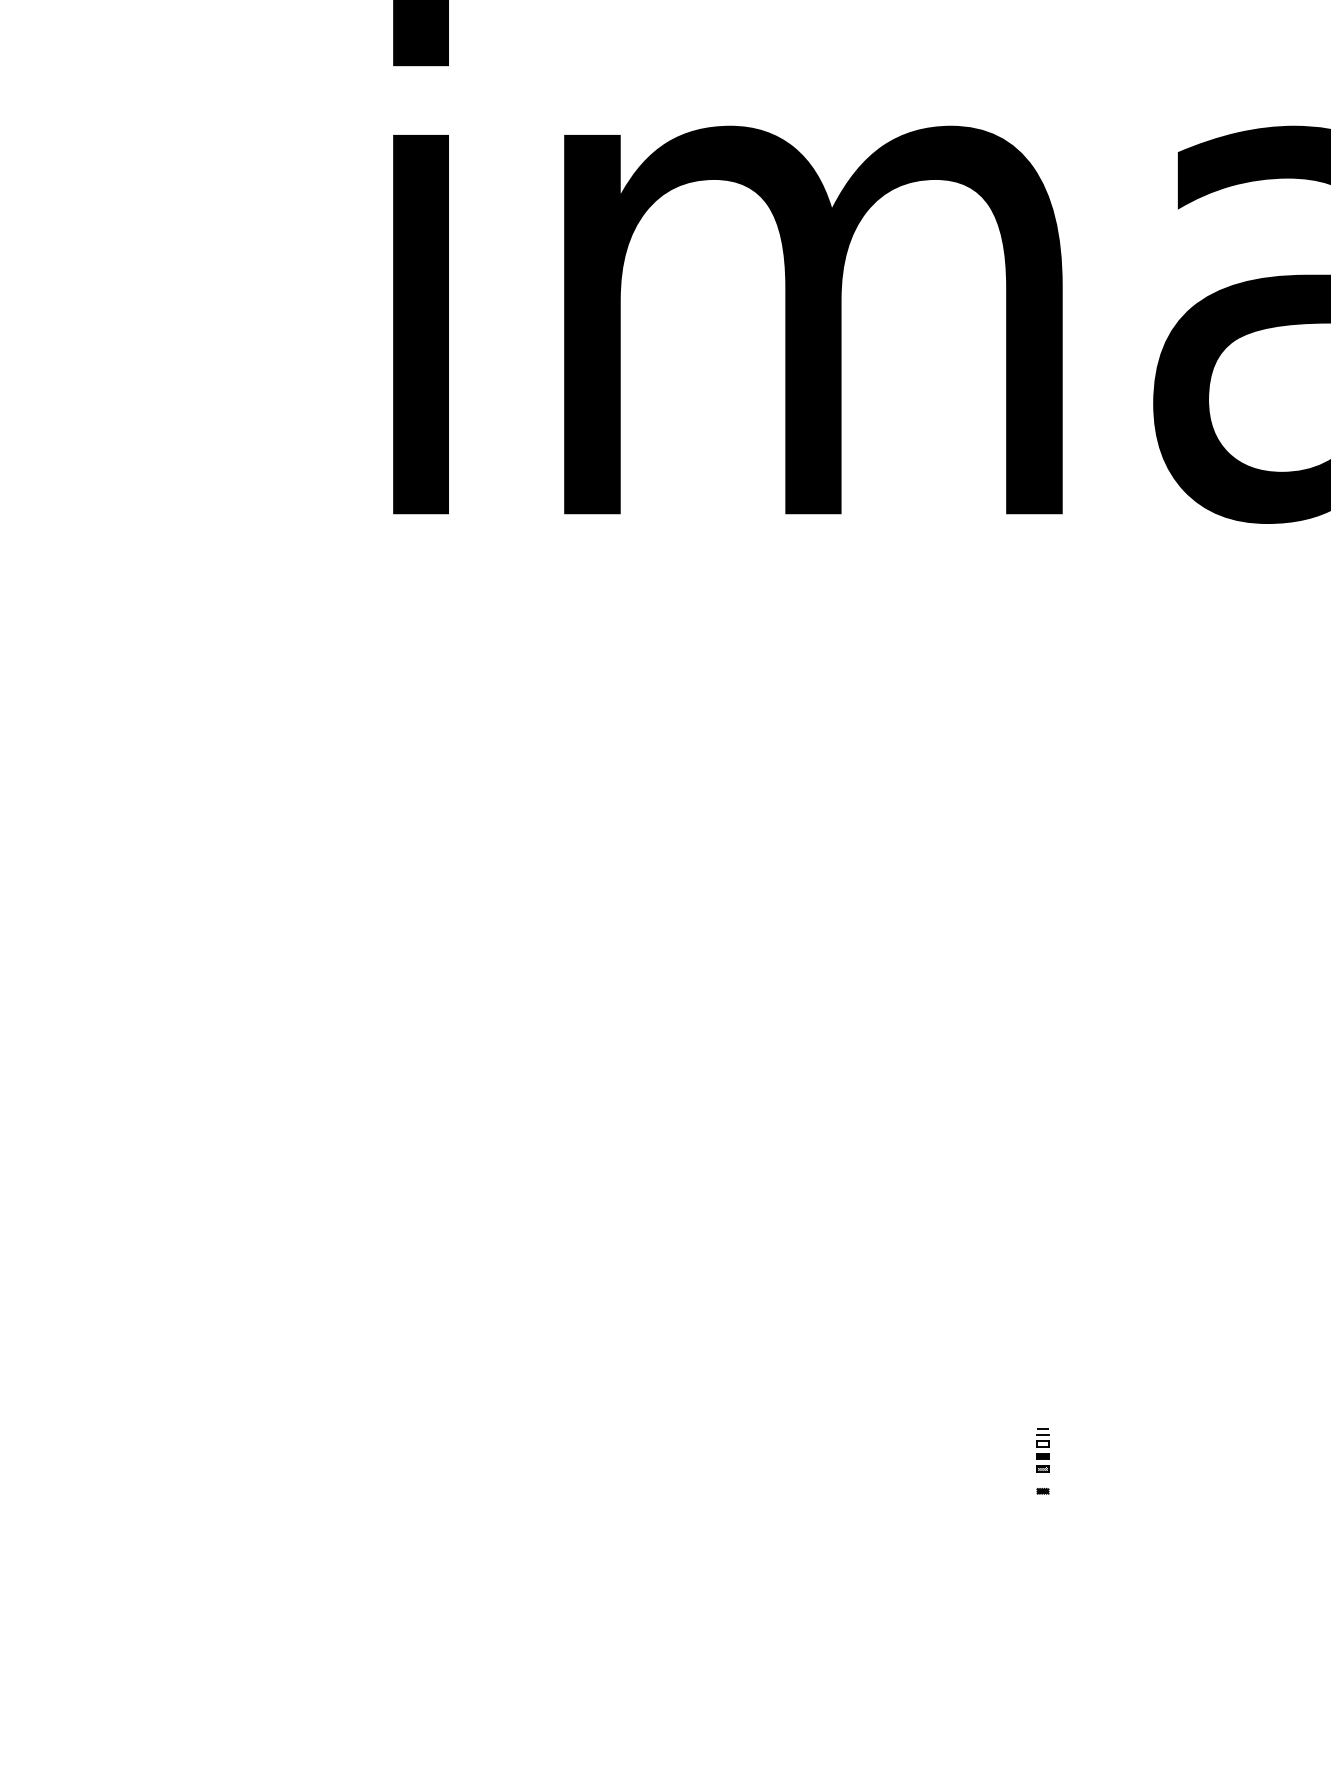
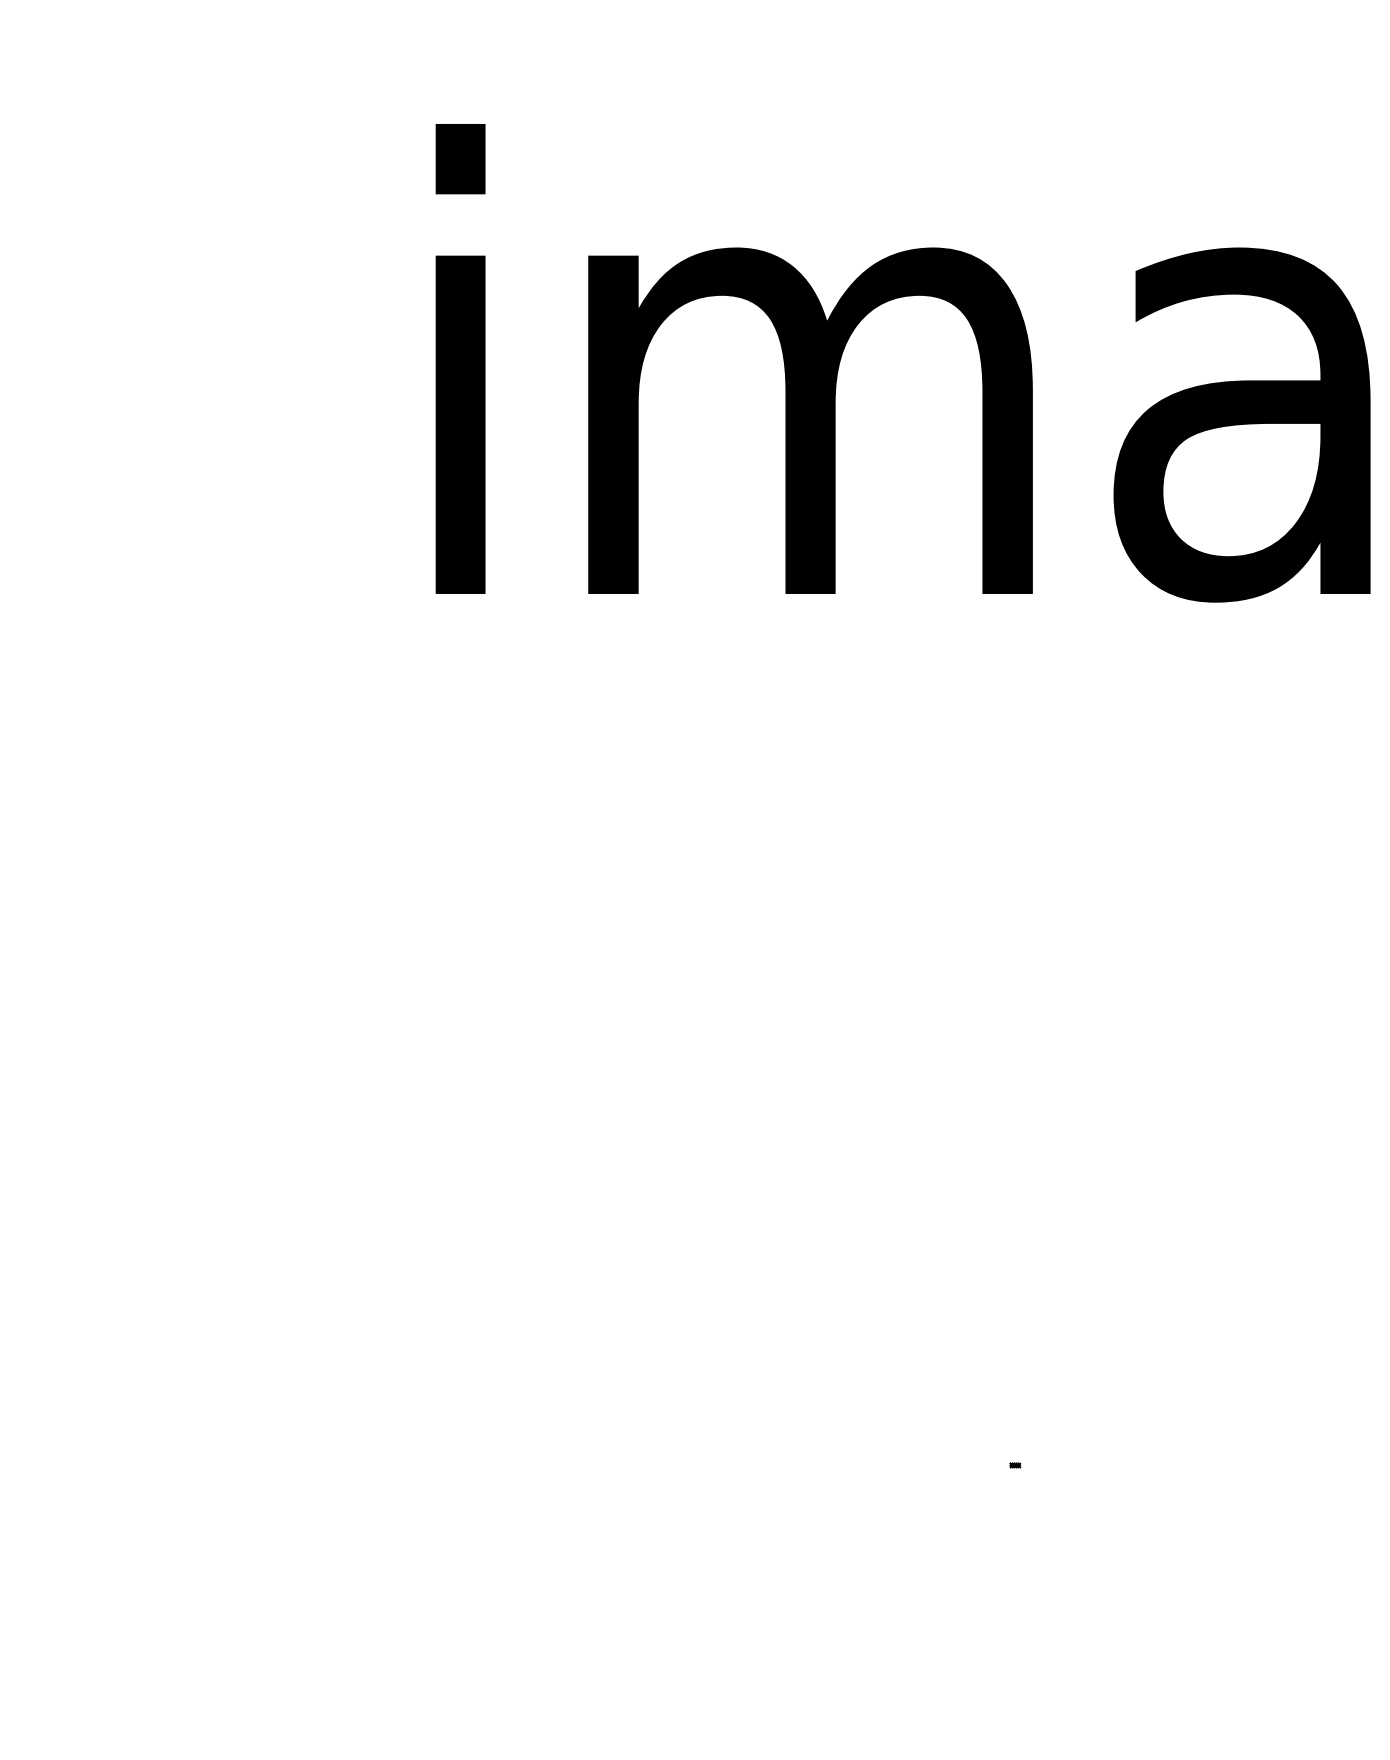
part: (1043, 1449) -> (1015, 1428), removed

